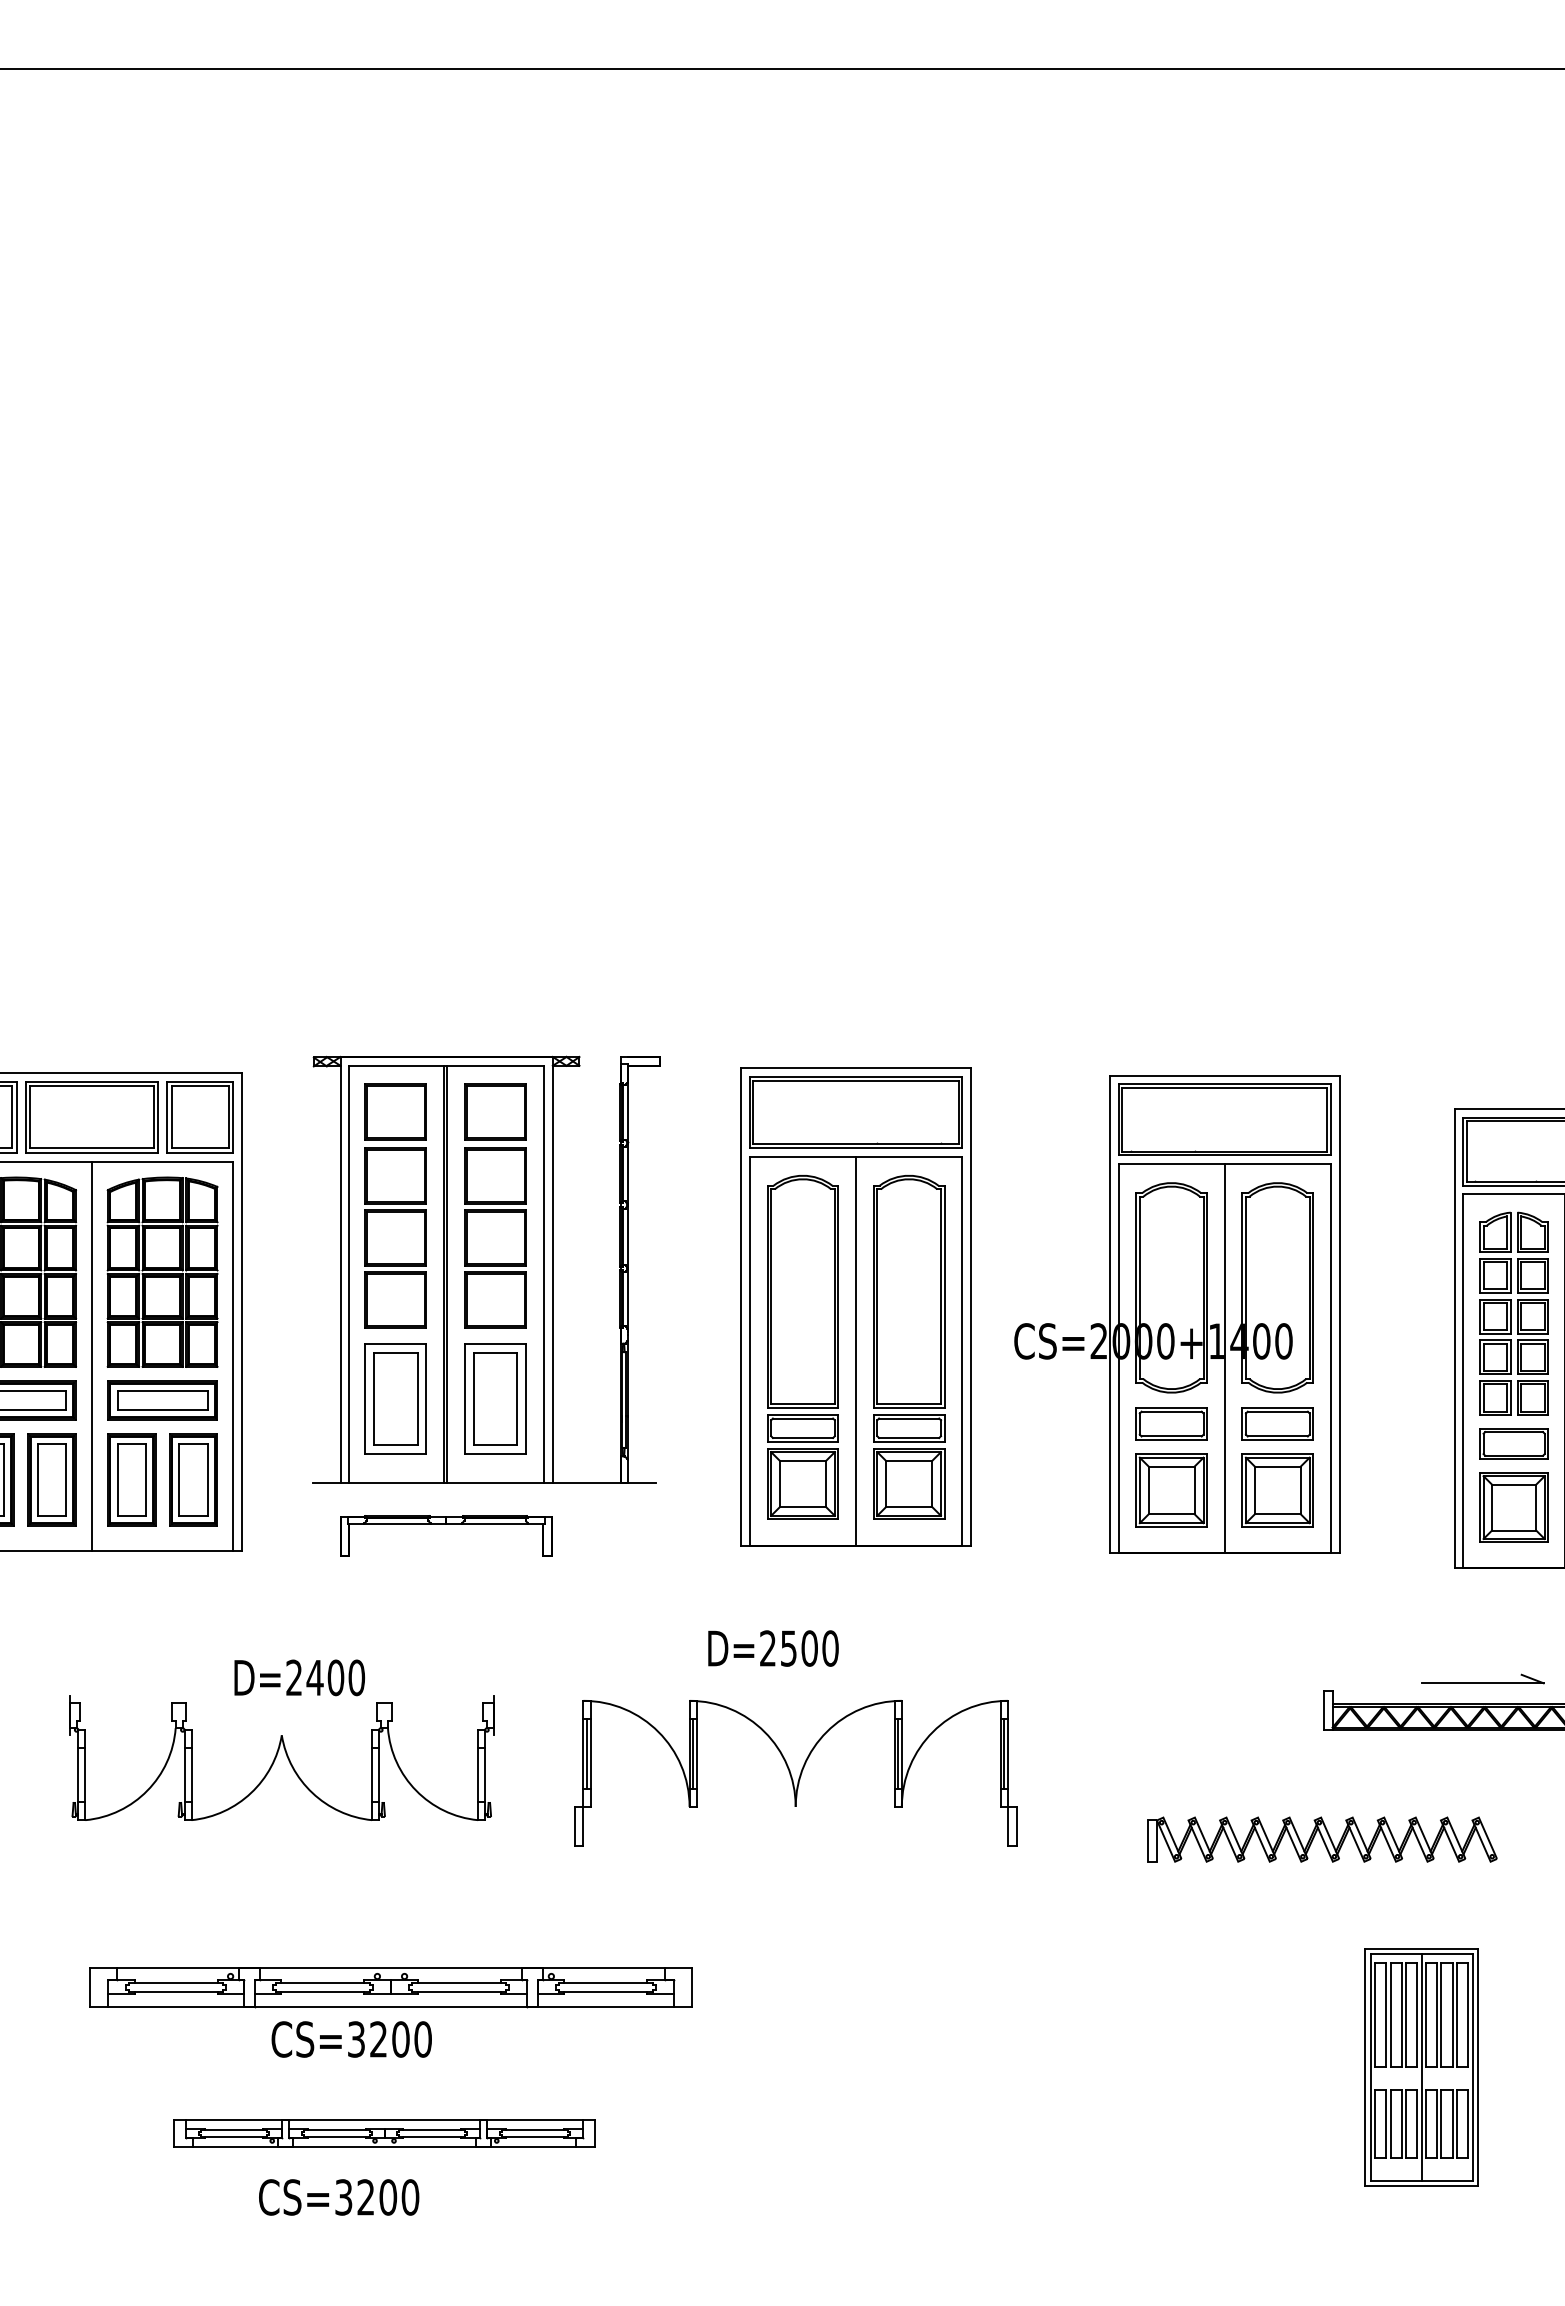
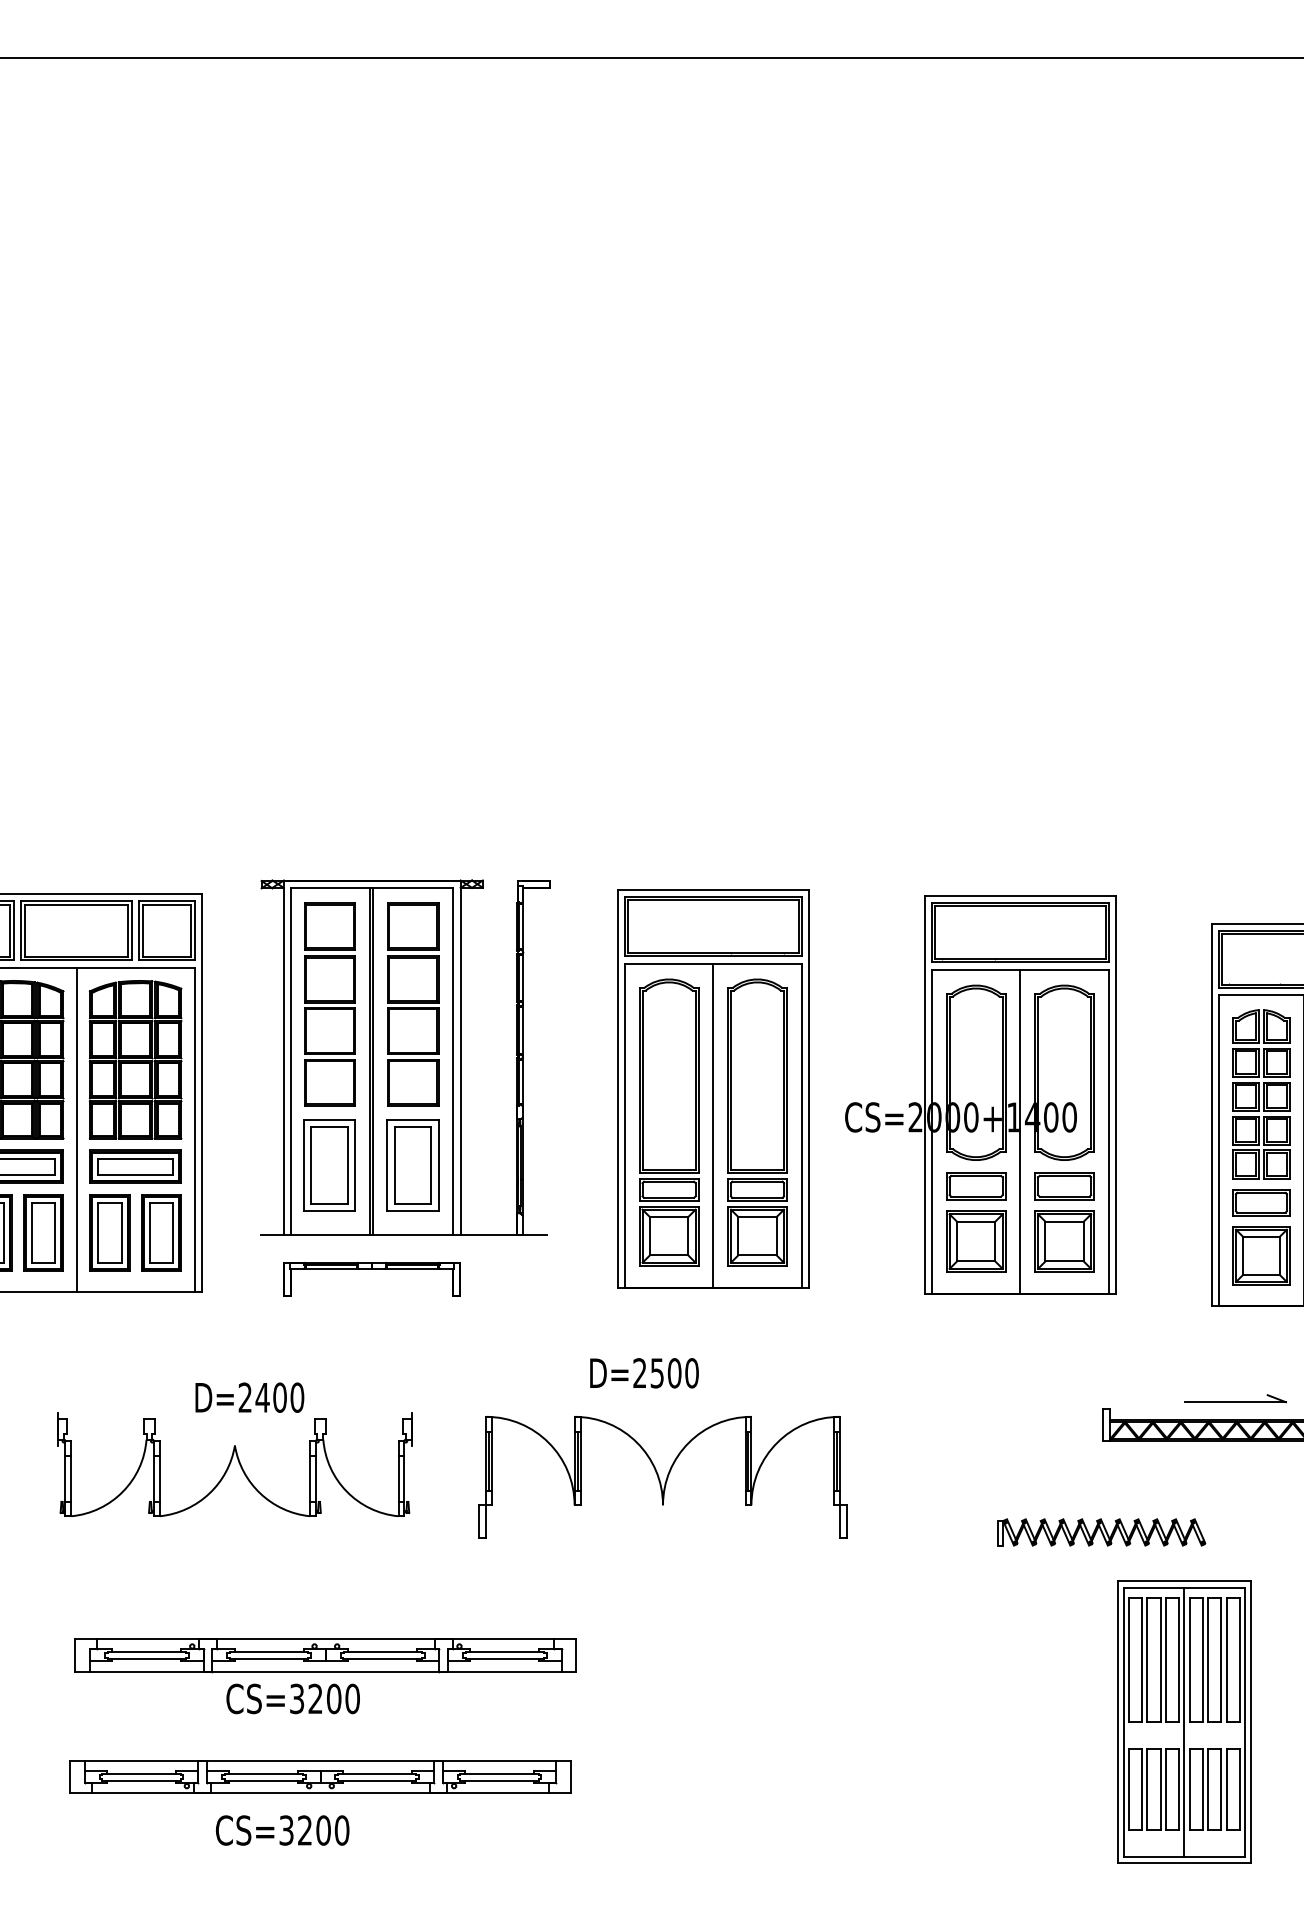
part: (1321, 1839) -> (1100, 1532), size x0.71
part: (1421, 2067) -> (1184, 1722), size x1.43
part: (384, 2133) -> (320, 1777), size x1.43

